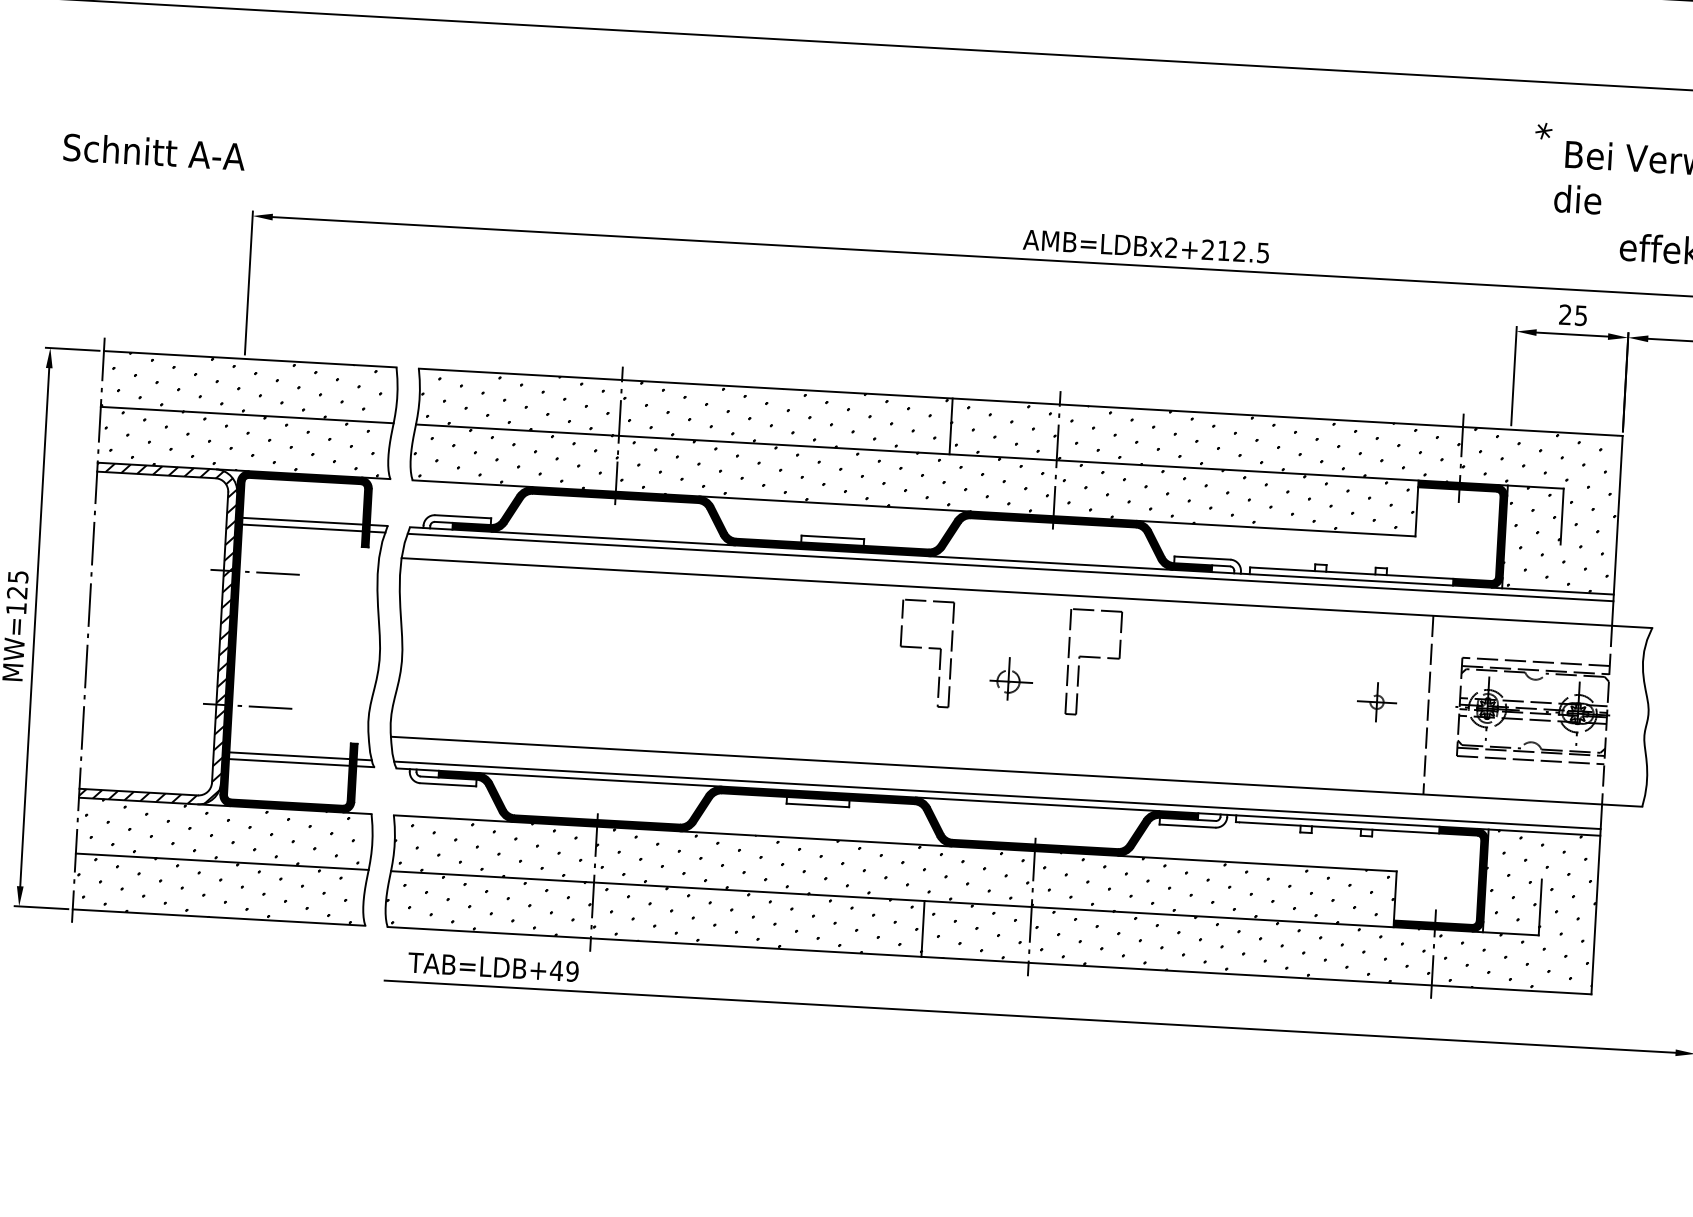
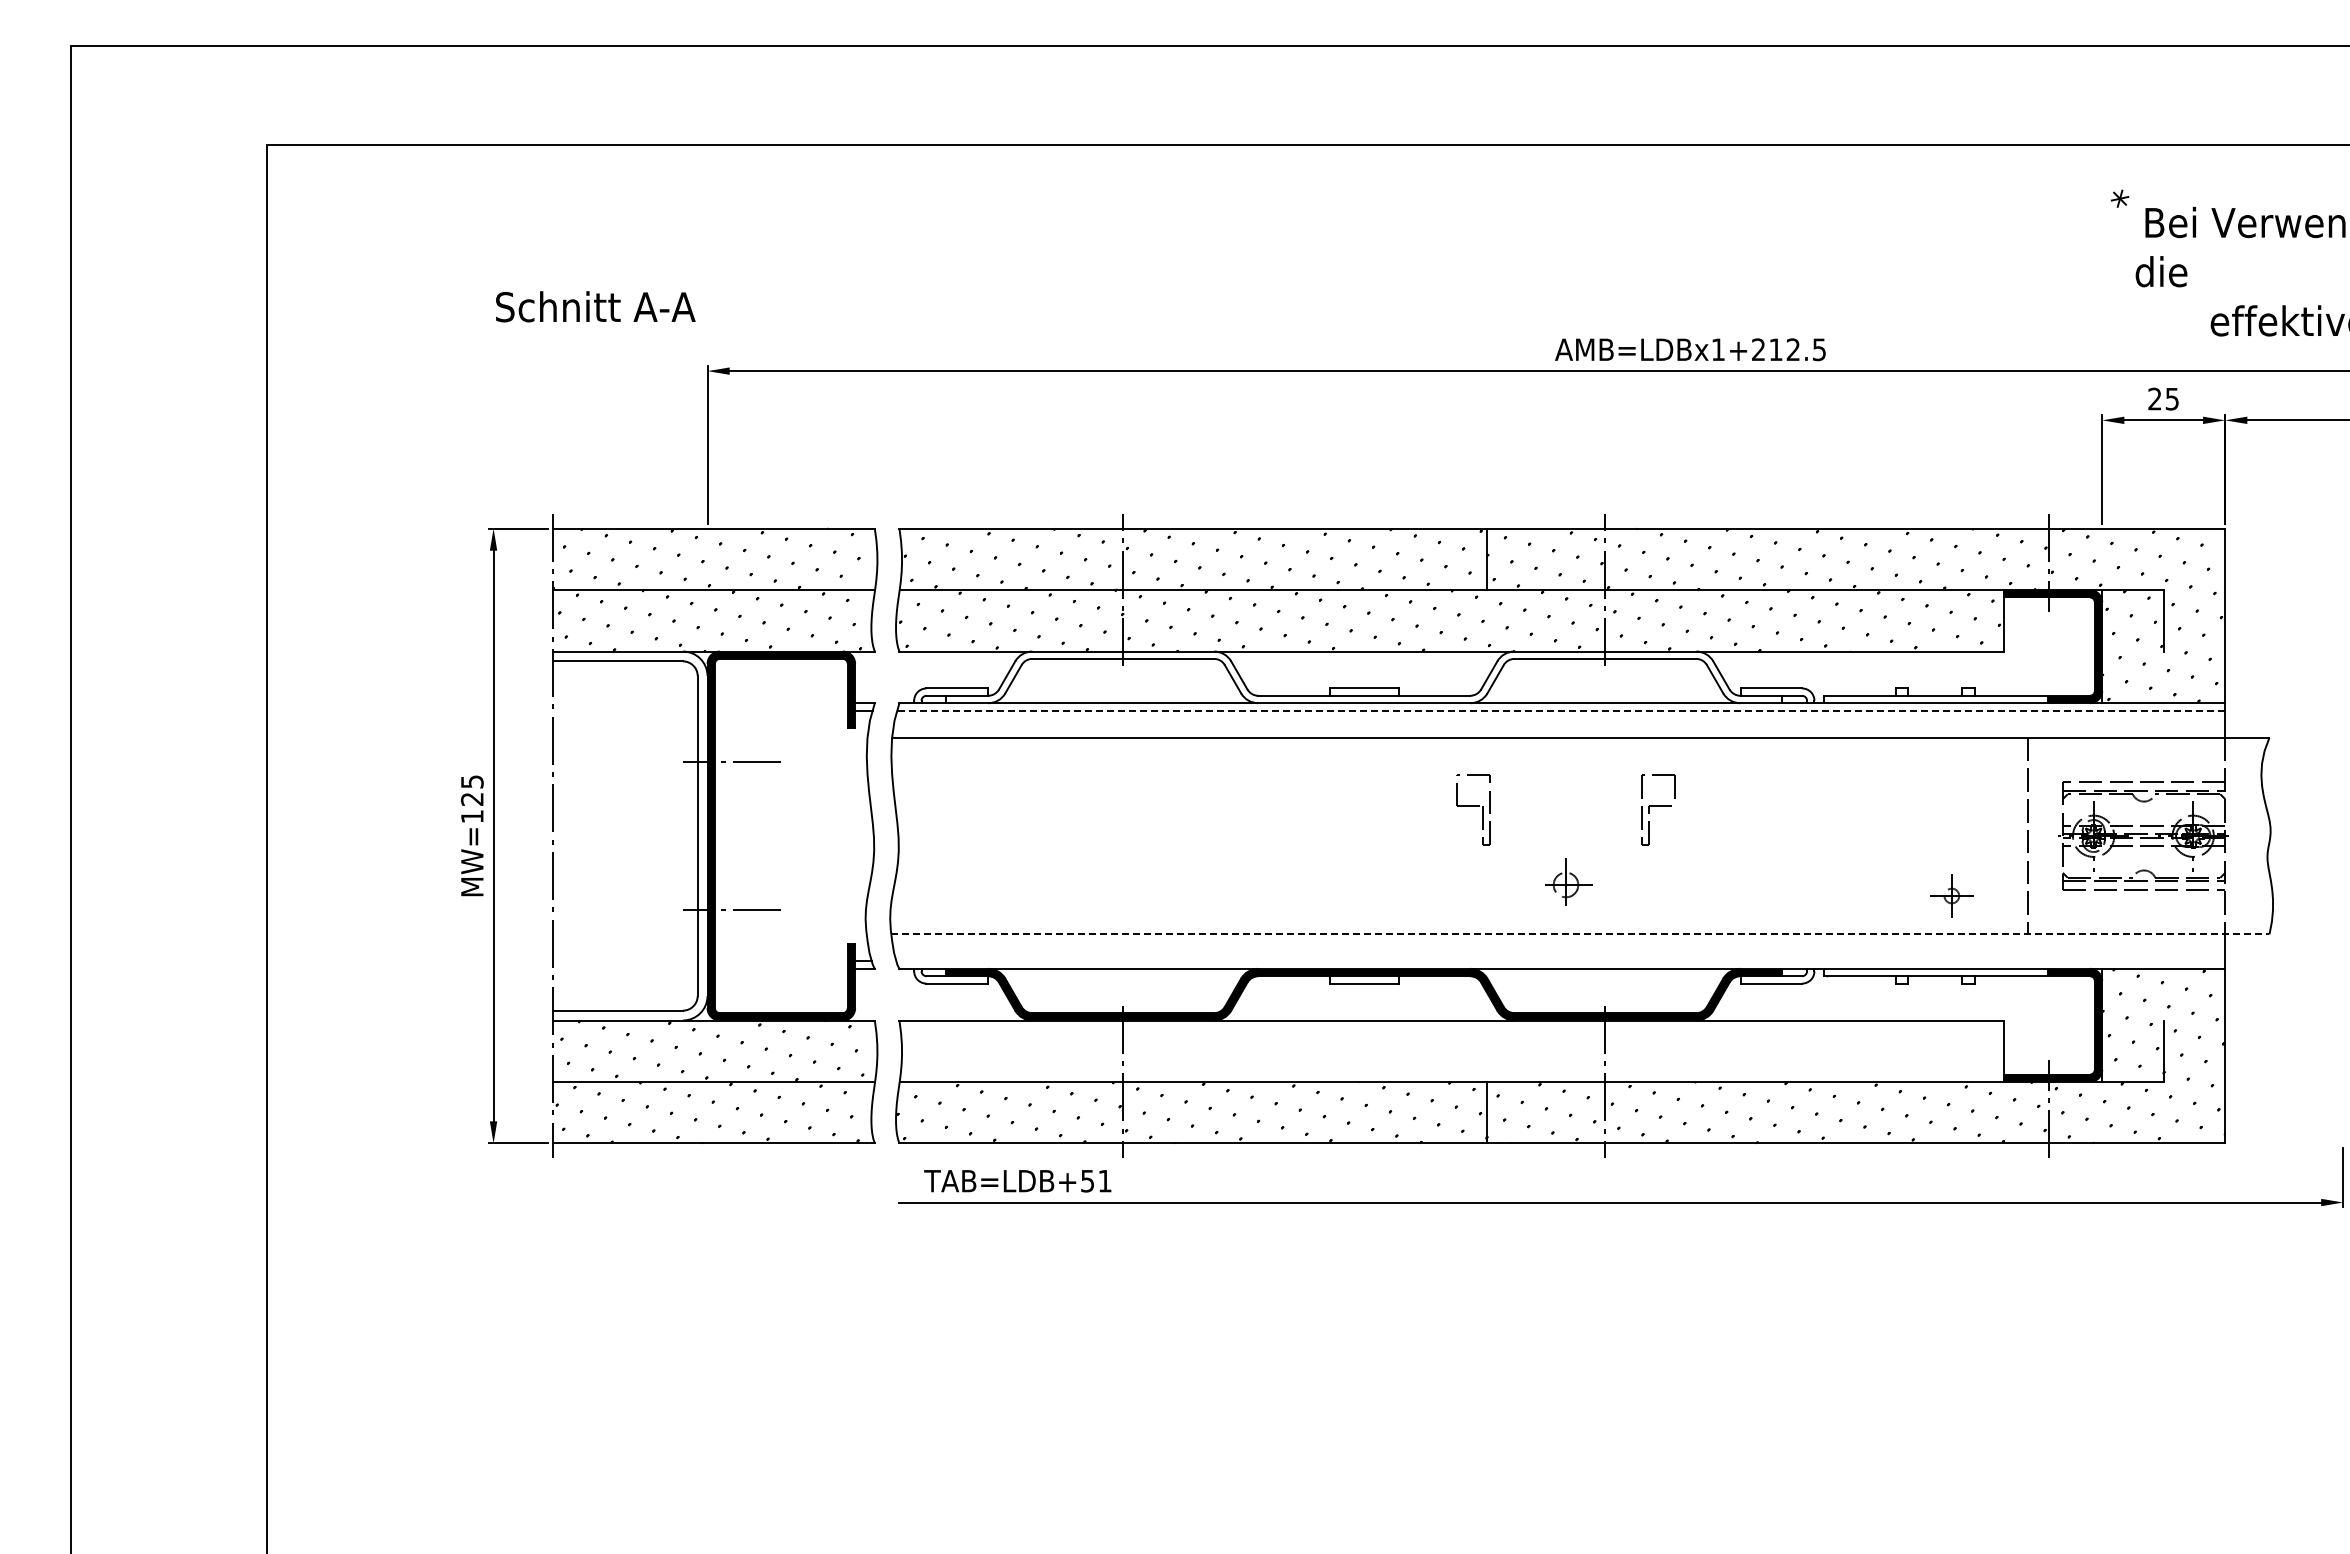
text: (1170, 247) -> (1717, 349), AMB=LDBx2+212.5 -> AMB=LDBx1+212.5
line: (302, 521) -> (780, 703), removed
line: (301, 527) -> (780, 710), removed
fill: (833, 527) -> (1364, 677), removed
line: (1010, 567) -> (1561, 710), solid -> dashed
hatch: (158, 633) -> (629, 835), removed
part: (925, 652) -> (1473, 809), size x0.6
part: (1093, 662) -> (1658, 809), size x0.6
part: (1010, 678) -> (1568, 881), moved
part: (1376, 701) -> (1951, 895), moved
line: (288, 755) -> (780, 961), removed
line: (288, 762) -> (780, 968), removed
line: (1016, 771) -> (1580, 934), solid -> dashed
line: (997, 795) -> (1560, 961), removed
hatch: (893, 871) -> (1451, 1051), removed
text: (563, 970) -> (1095, 1180), TAB=LDB+49 -> TAB=LDB+51

